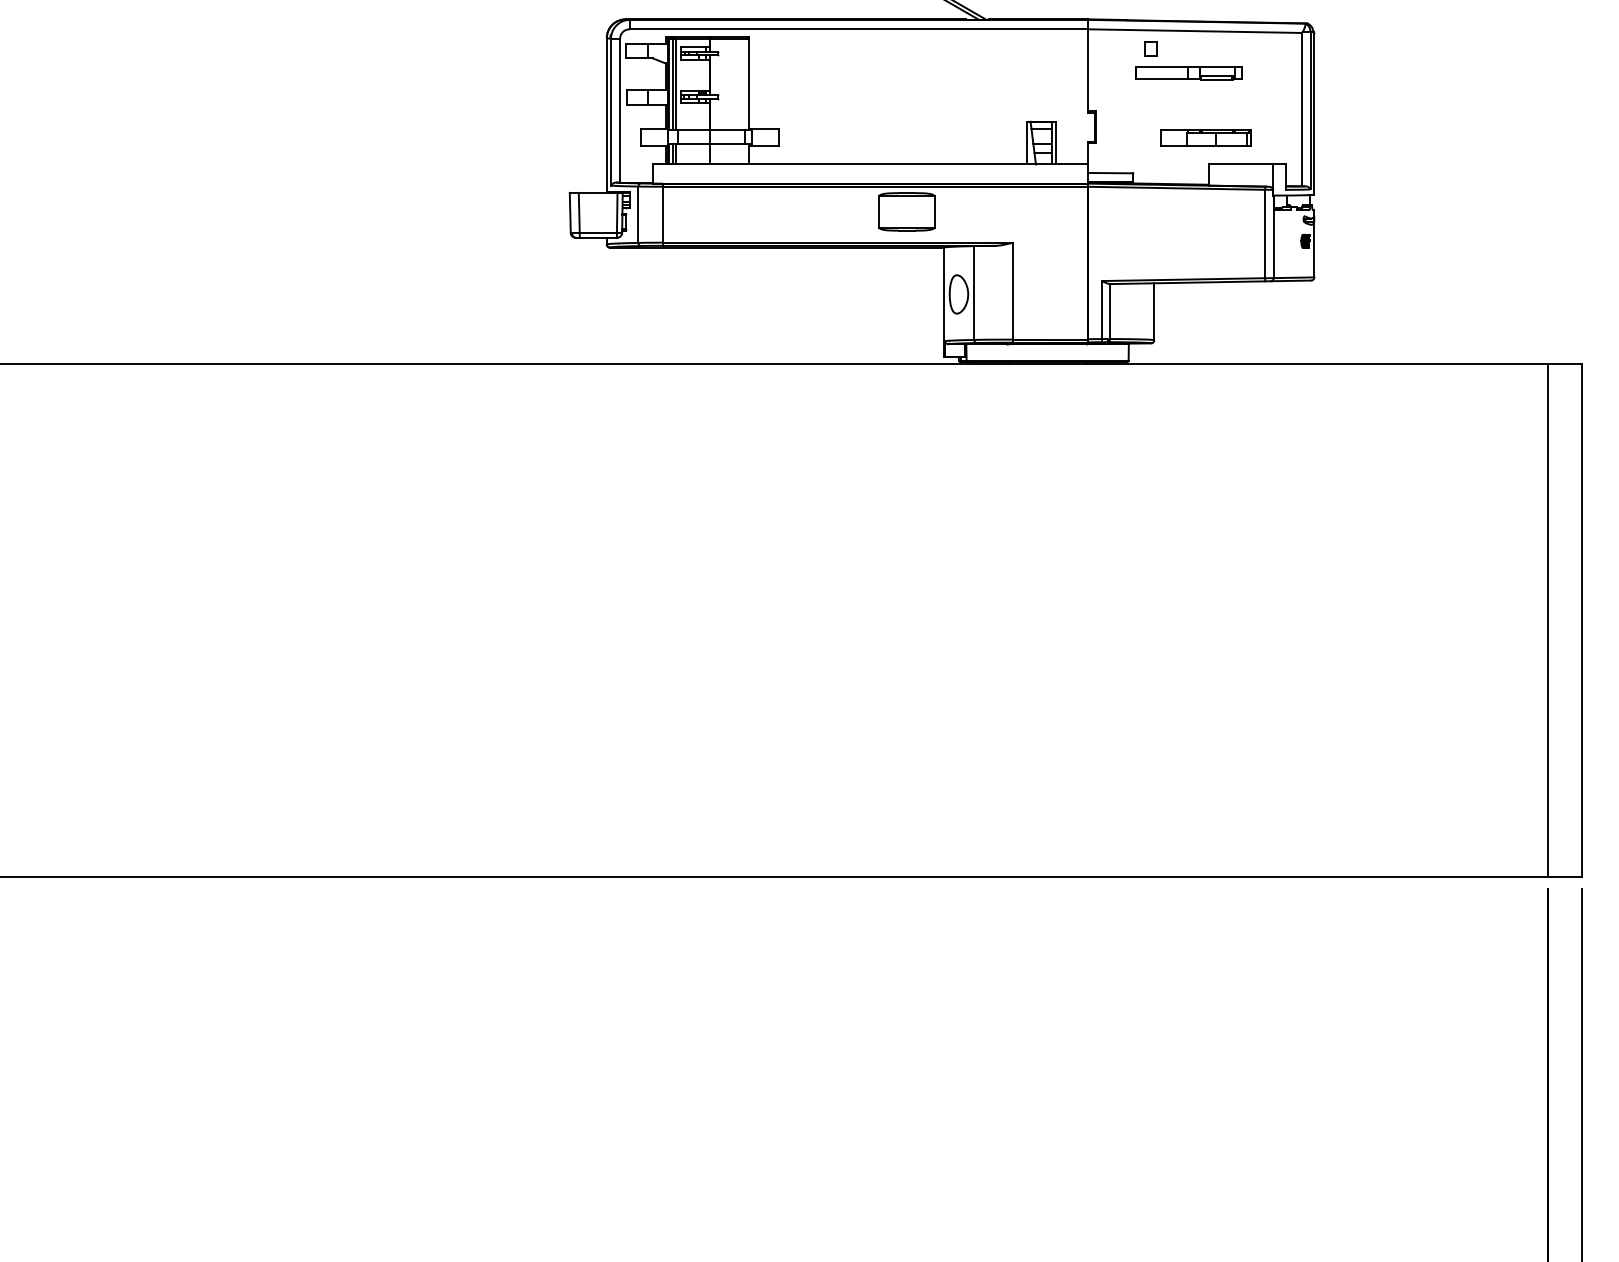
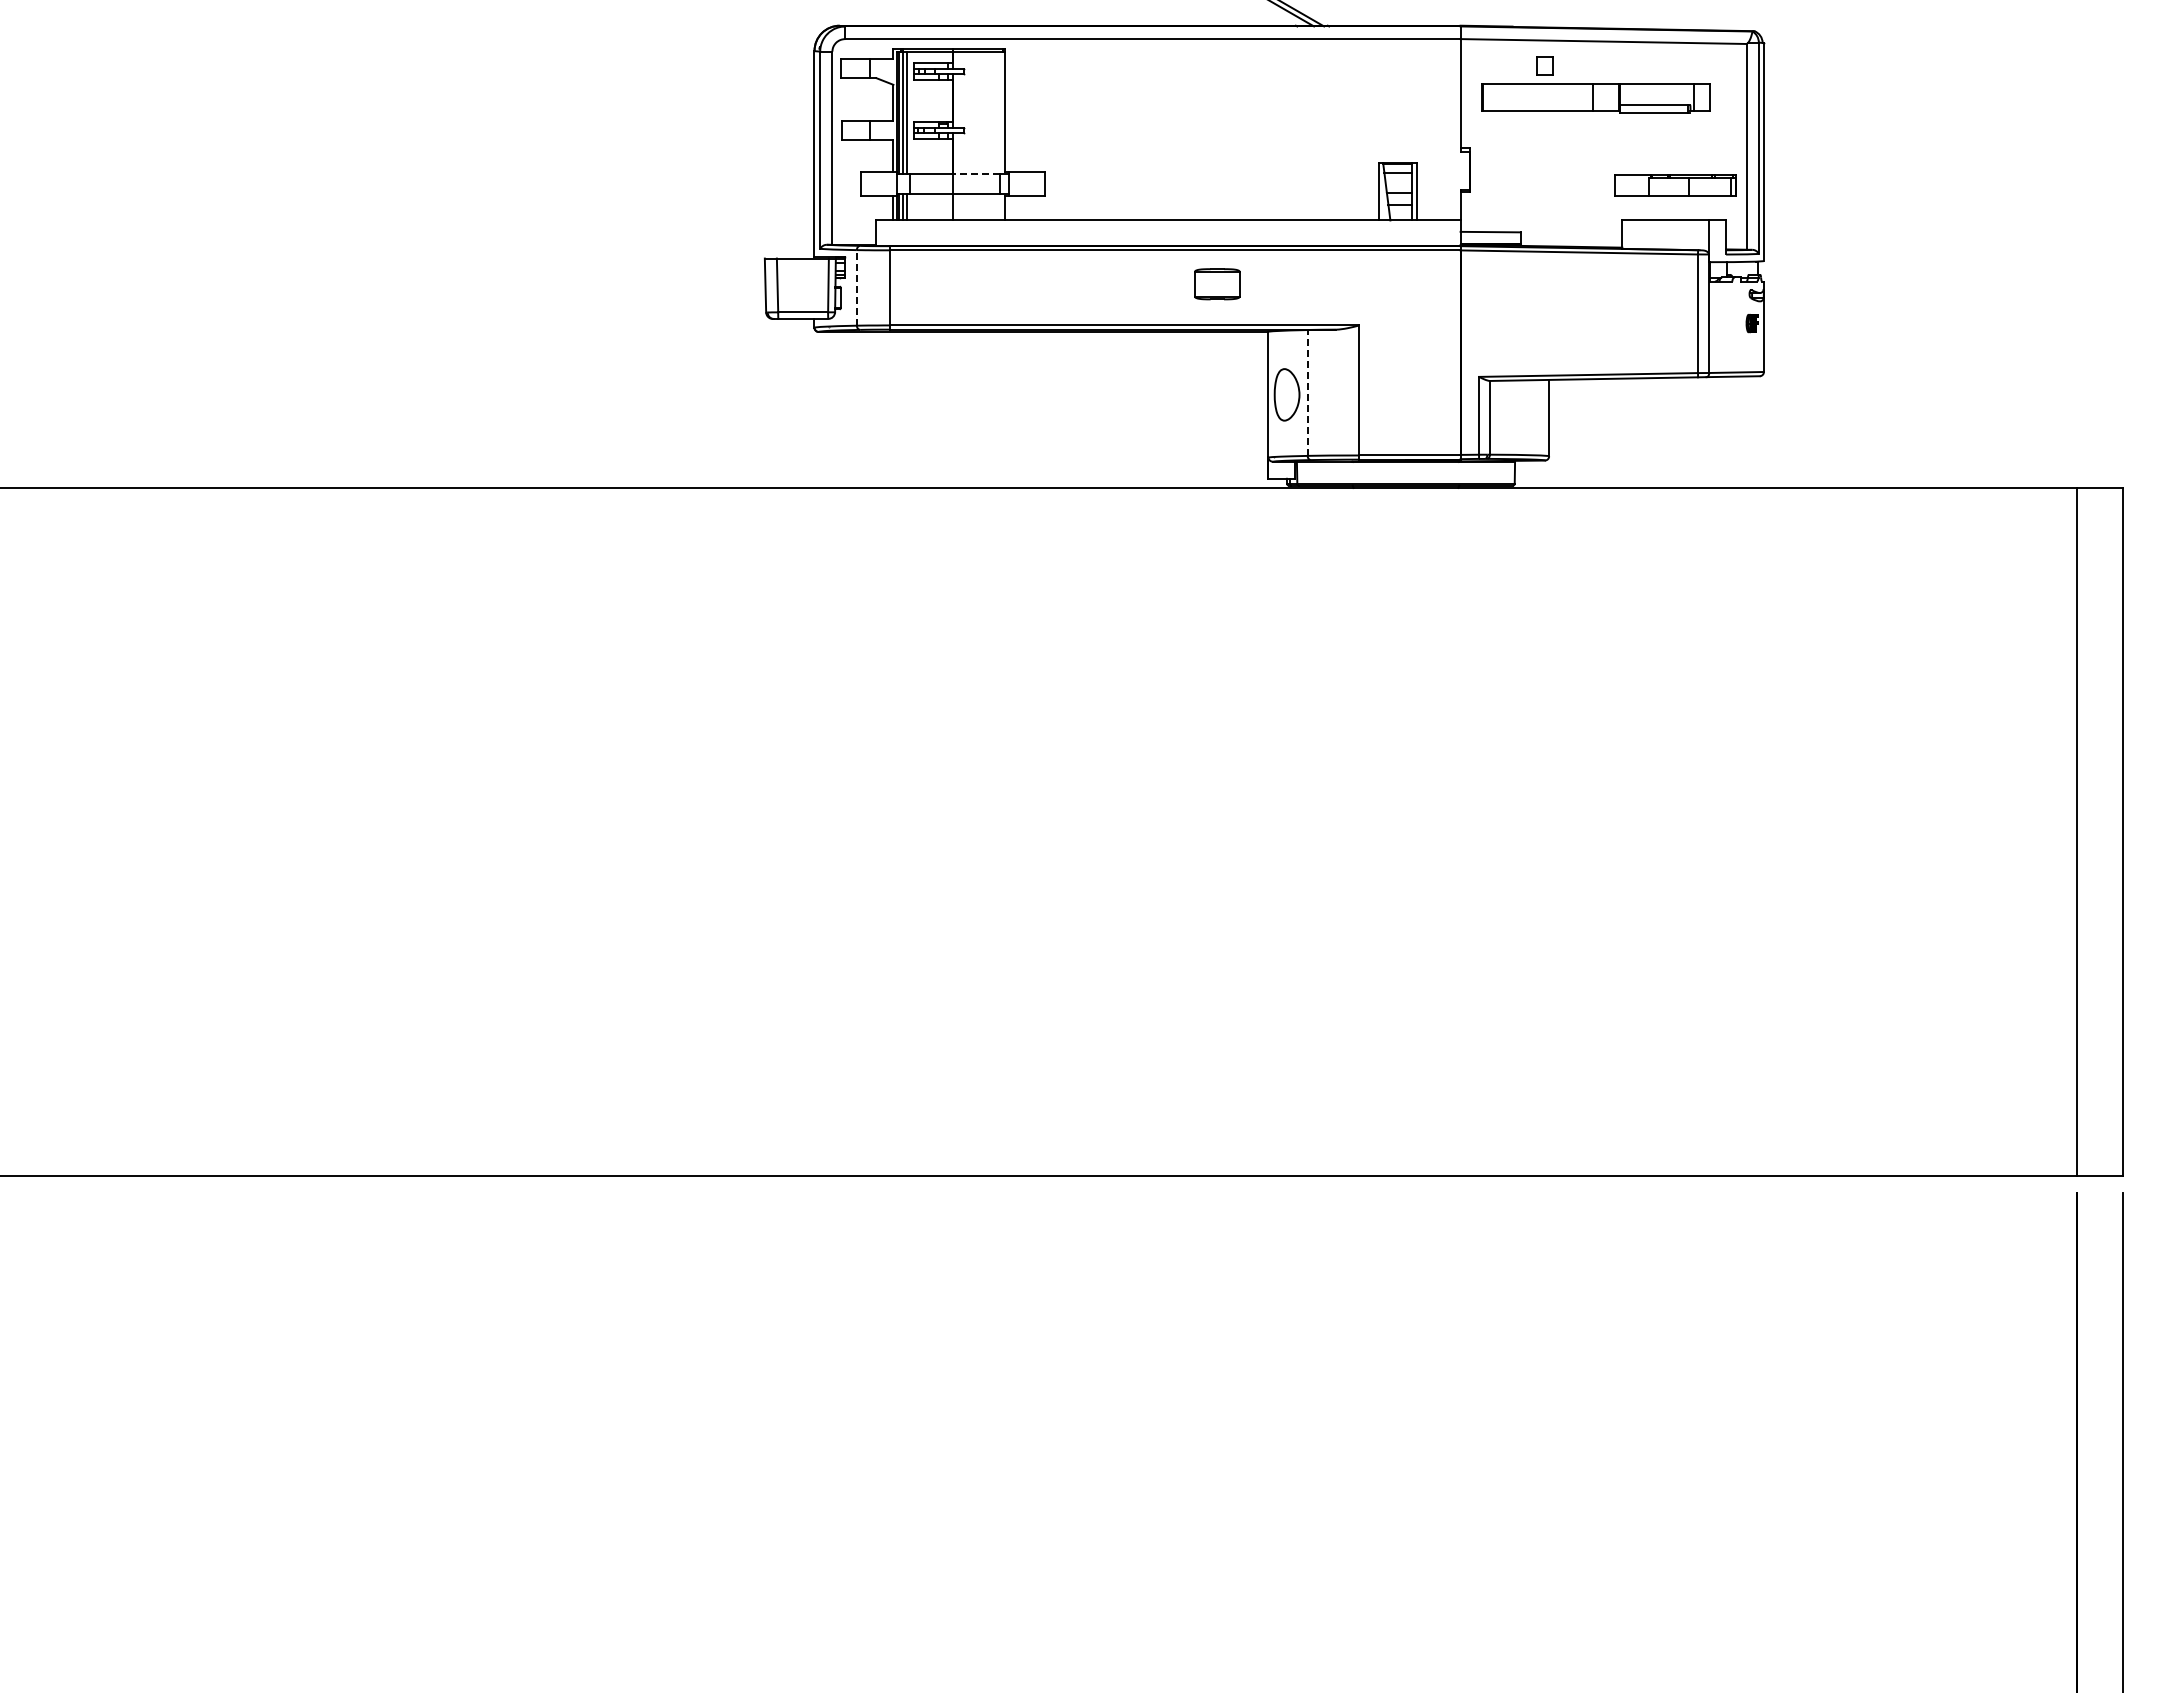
part: (1188, 72) -> (1595, 97), size x1.6
line: (726, 130) -> (975, 174), solid -> dashed
part: (1205, 138) -> (1675, 185), moved
part: (907, 212) -> (1217, 284), size x0.6
line: (638, 214) -> (856, 287), solid -> dashed
line: (974, 292) -> (1307, 392), solid -> dashed

